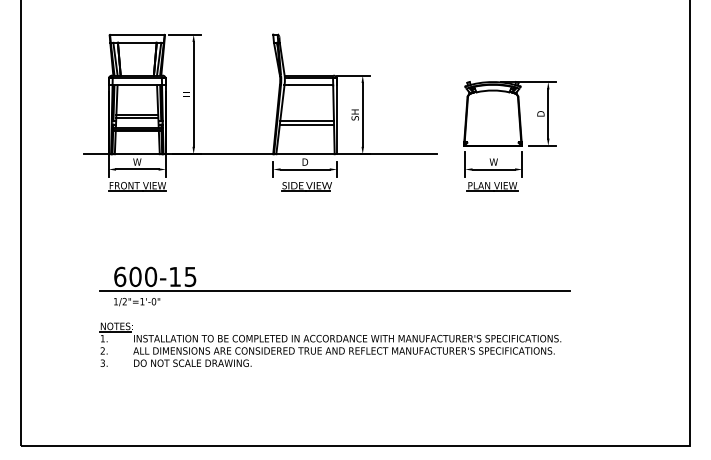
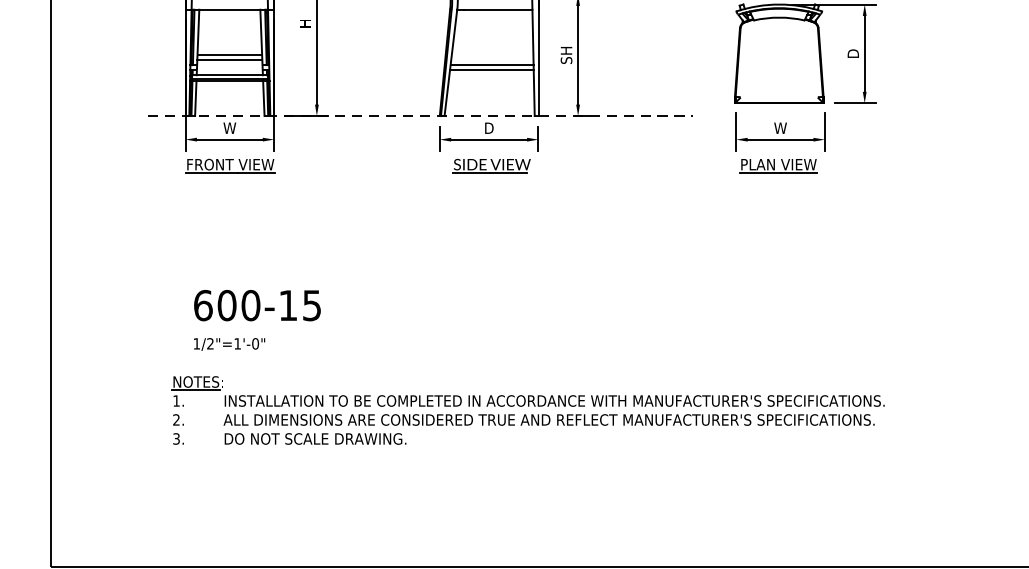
line: (260, 154) -> (420, 116), solid -> dashed
line: (334, 291) -> (534, 328), removed

